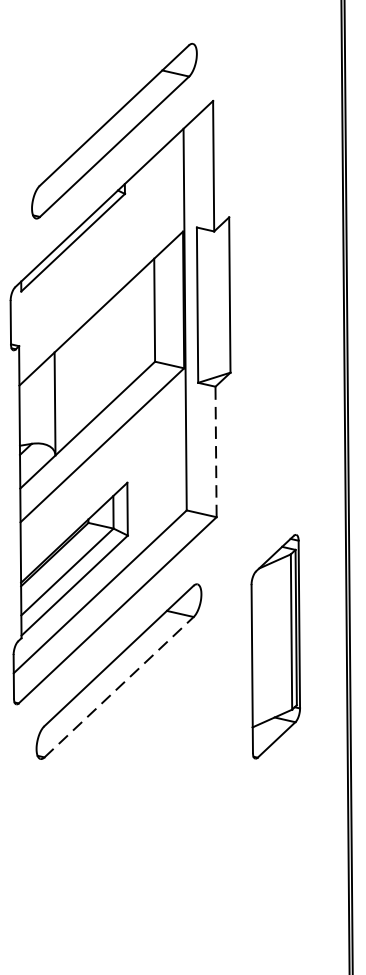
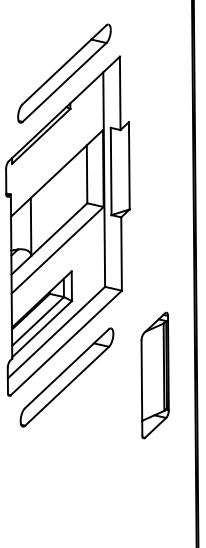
line: (215, 452) -> (121, 254), dashed -> solid
part: (274, 646) -> (154, 375), moved
line: (119, 687) -> (67, 386), dashed -> solid

